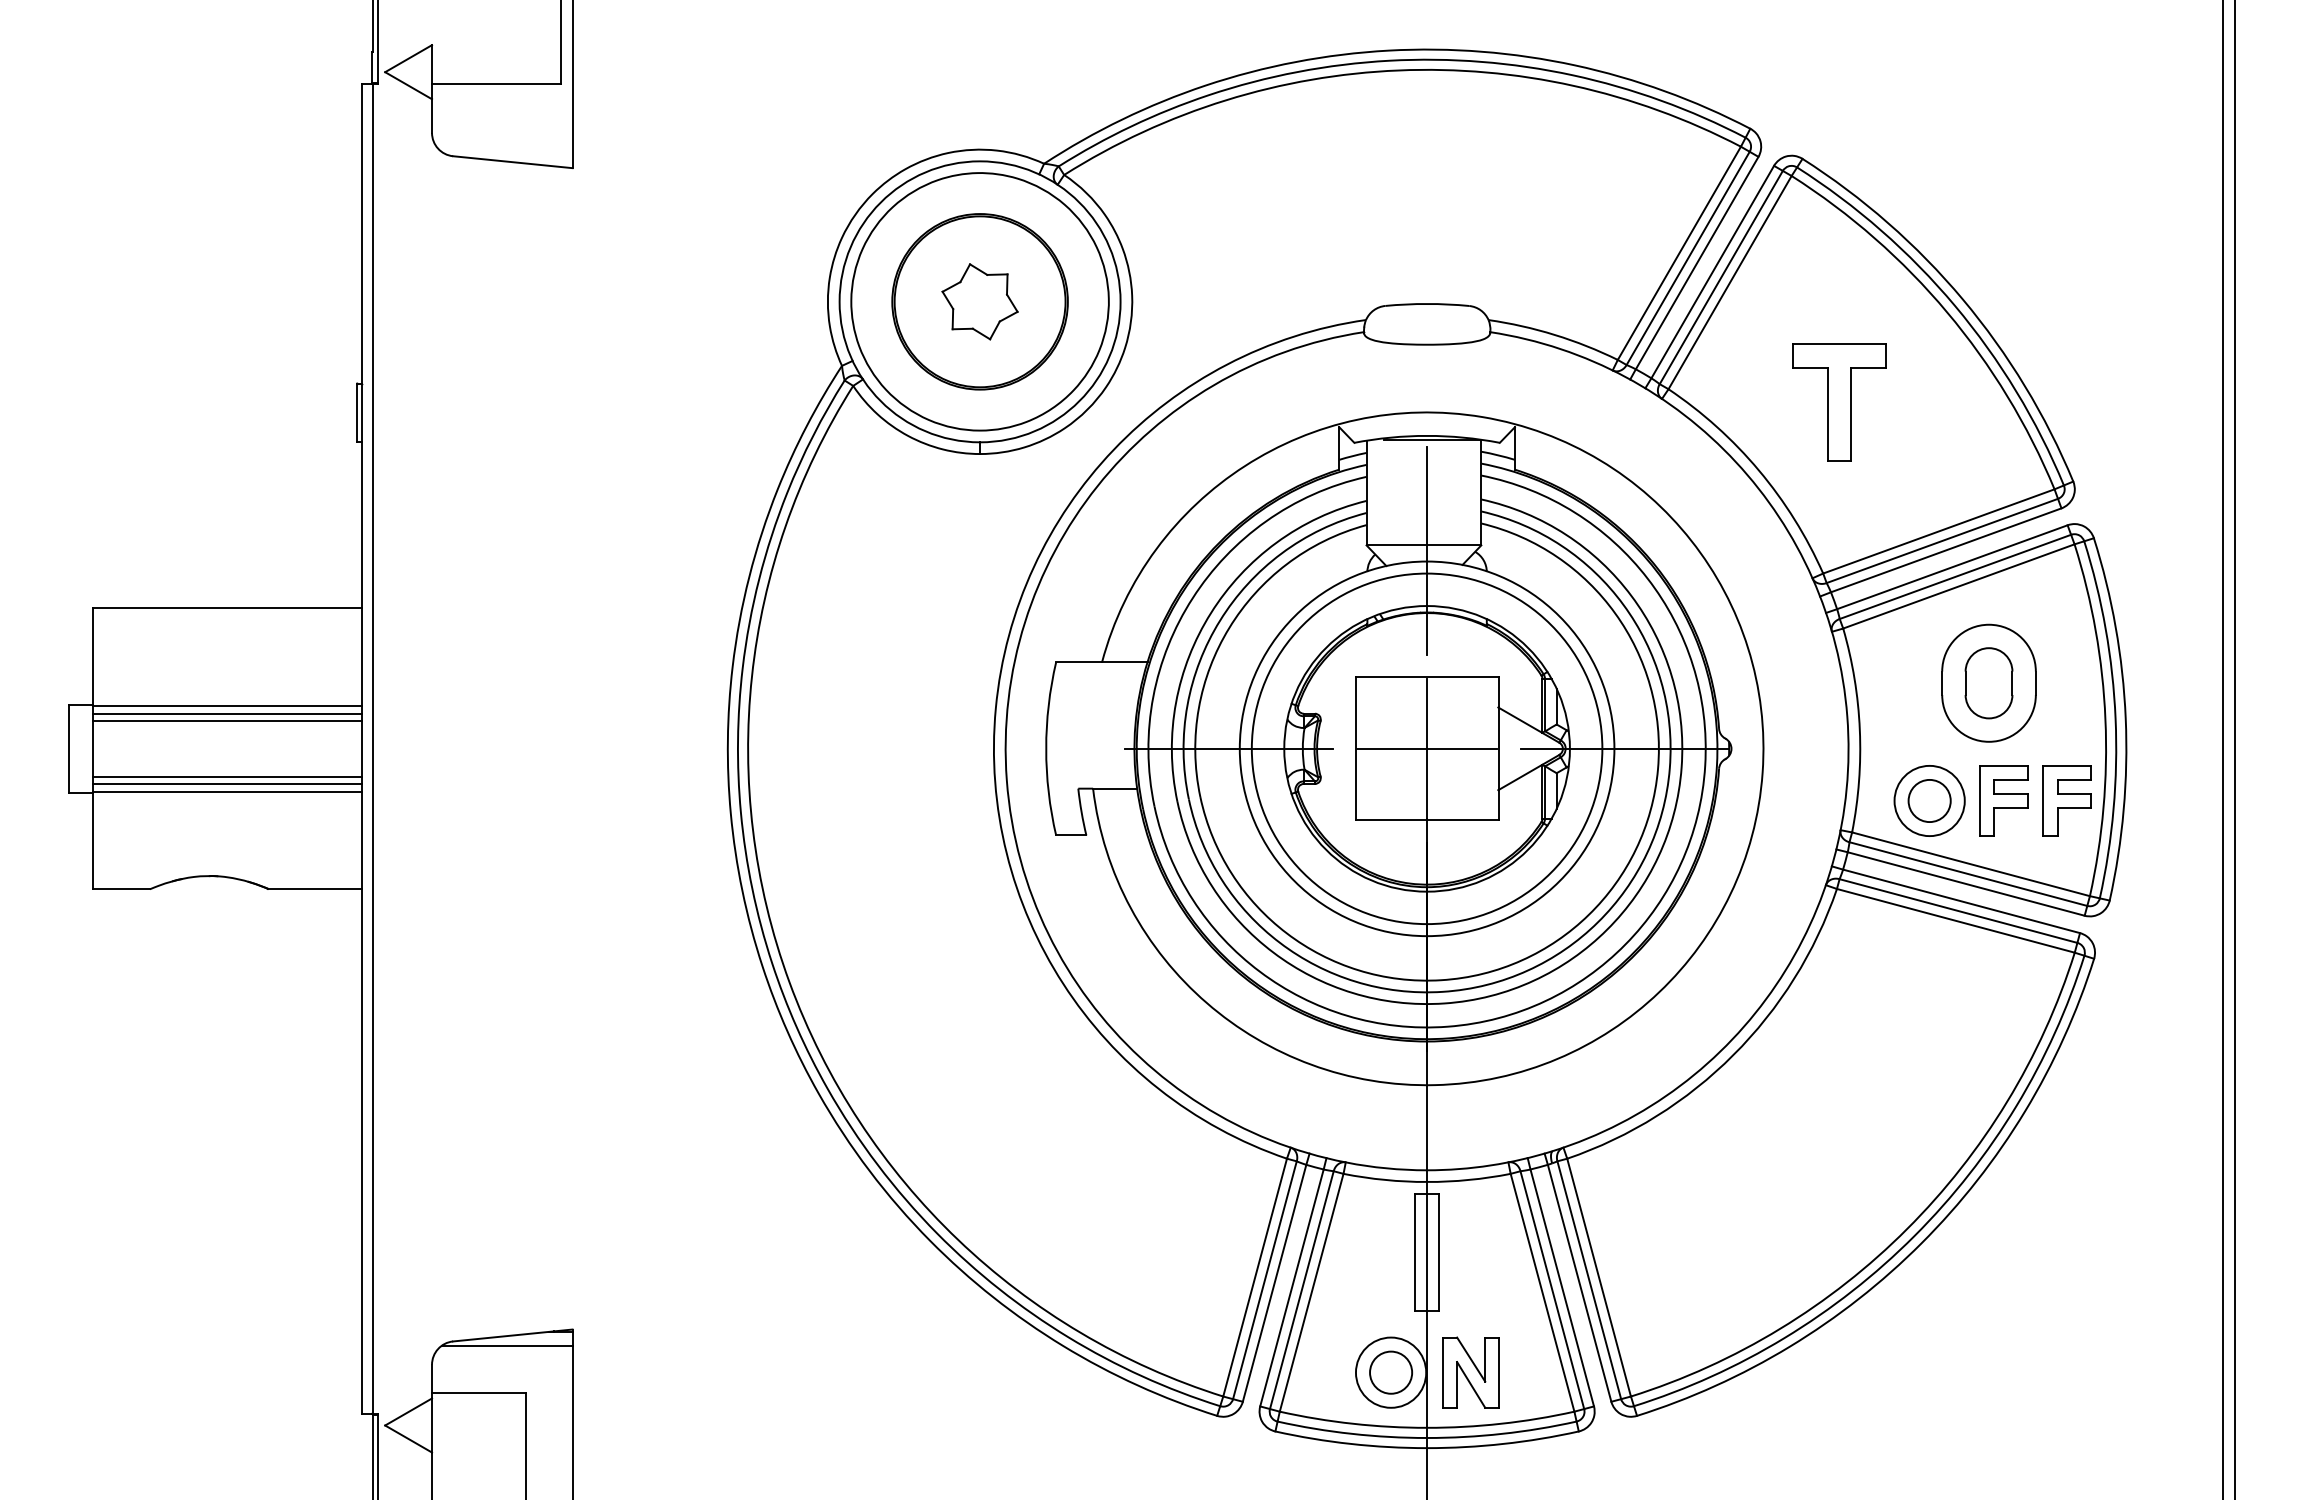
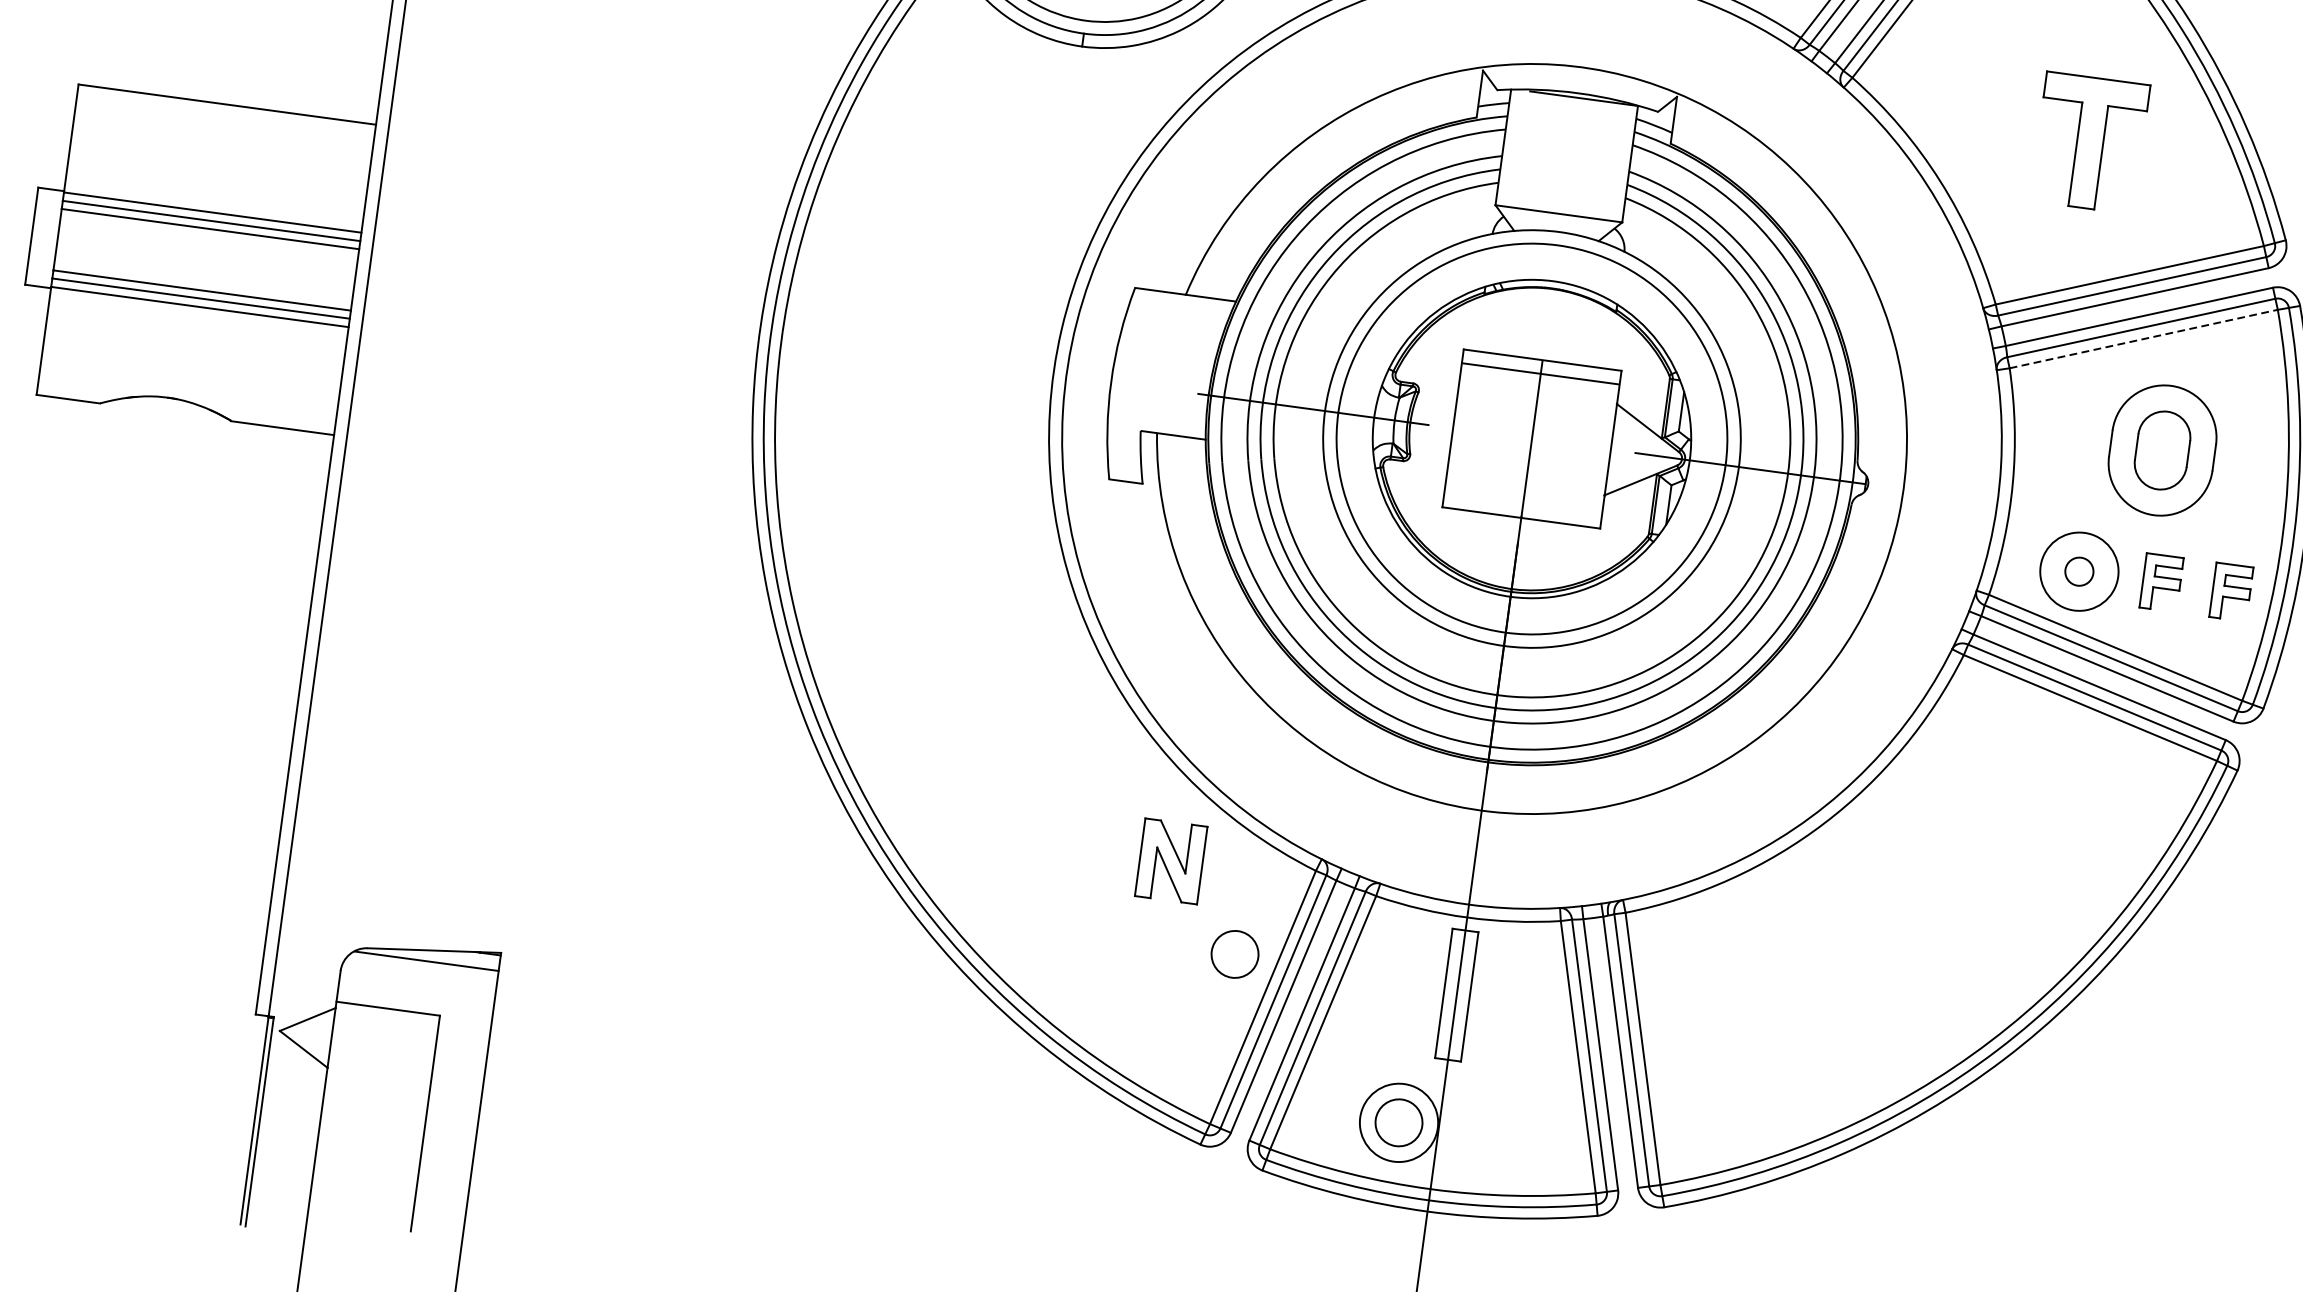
part: (1839, 402) -> (2089, 142), moved
line: (1427, 550) -> (1562, 219), removed
line: (1959, 586) -> (2144, 339), solid -> dashed
line: (1426, 748) -> (1540, 373), moved
circle: (1929, 800) -> (2079, 571), size x0.6
part: (2003, 800) -> (2161, 582), size x0.7
part: (2066, 800) -> (2230, 591), size x0.7
circle: (1225, 1242) -> (1235, 954), added
part: (1470, 1372) -> (1170, 861), moved

